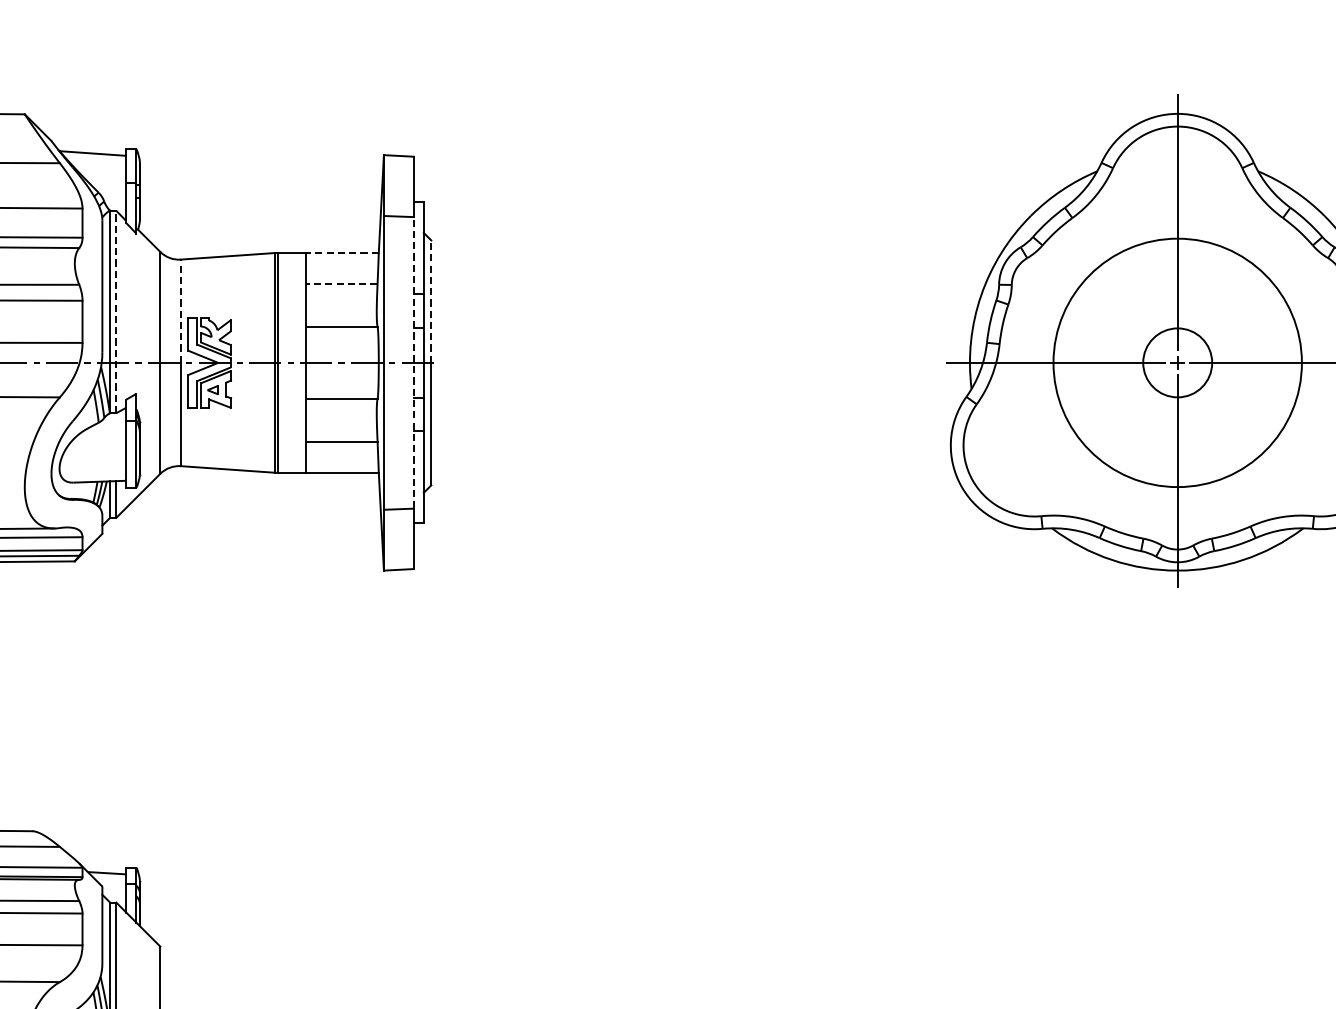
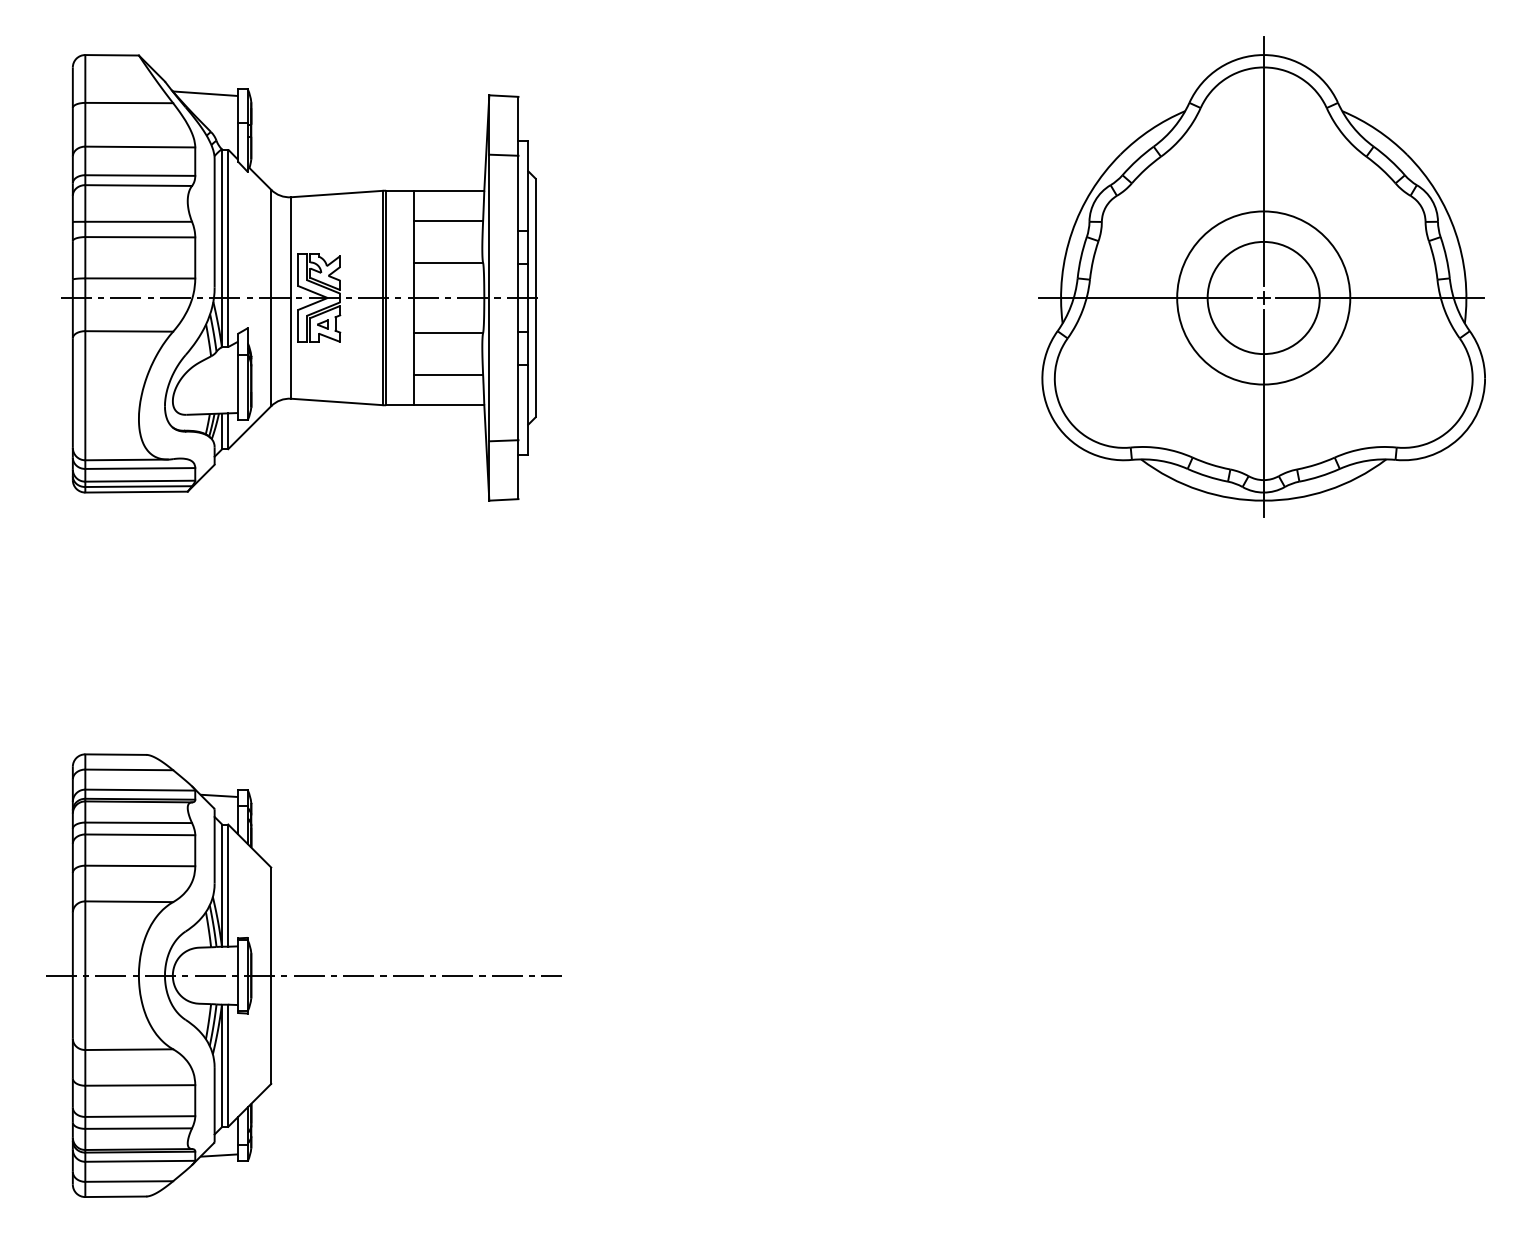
line: (342, 252) -> (448, 190), dashed -> solid
line: (342, 283) -> (448, 220), dashed -> solid
line: (431, 301) -> (535, 238), dashed -> solid
line: (181, 311) -> (291, 247), dashed -> solid
line: (116, 312) -> (228, 248), dashed -> solid
line: (413, 362) -> (518, 297), dashed -> solid
circle: (1177, 362) -> (1263, 297), size x0.71
circle: (1177, 362) -> (1263, 297), size x1.67

